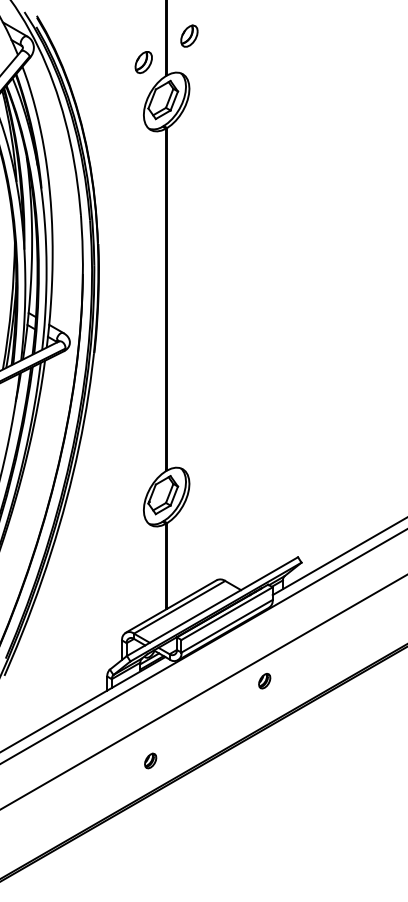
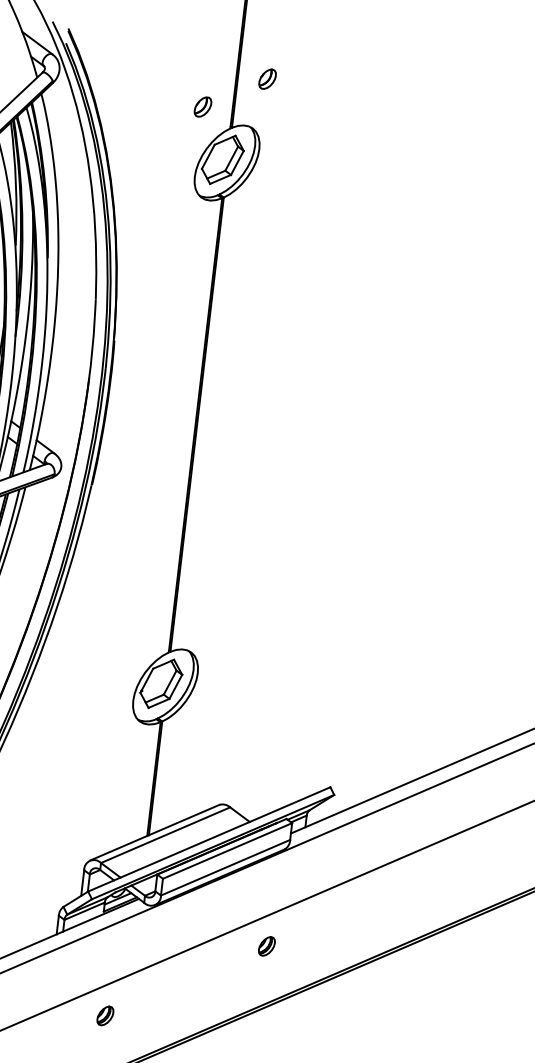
part: (189, 35) -> (267, 78), size x0.71
part: (143, 62) -> (202, 107), size x0.71
part: (150, 760) -> (105, 1015), moved

